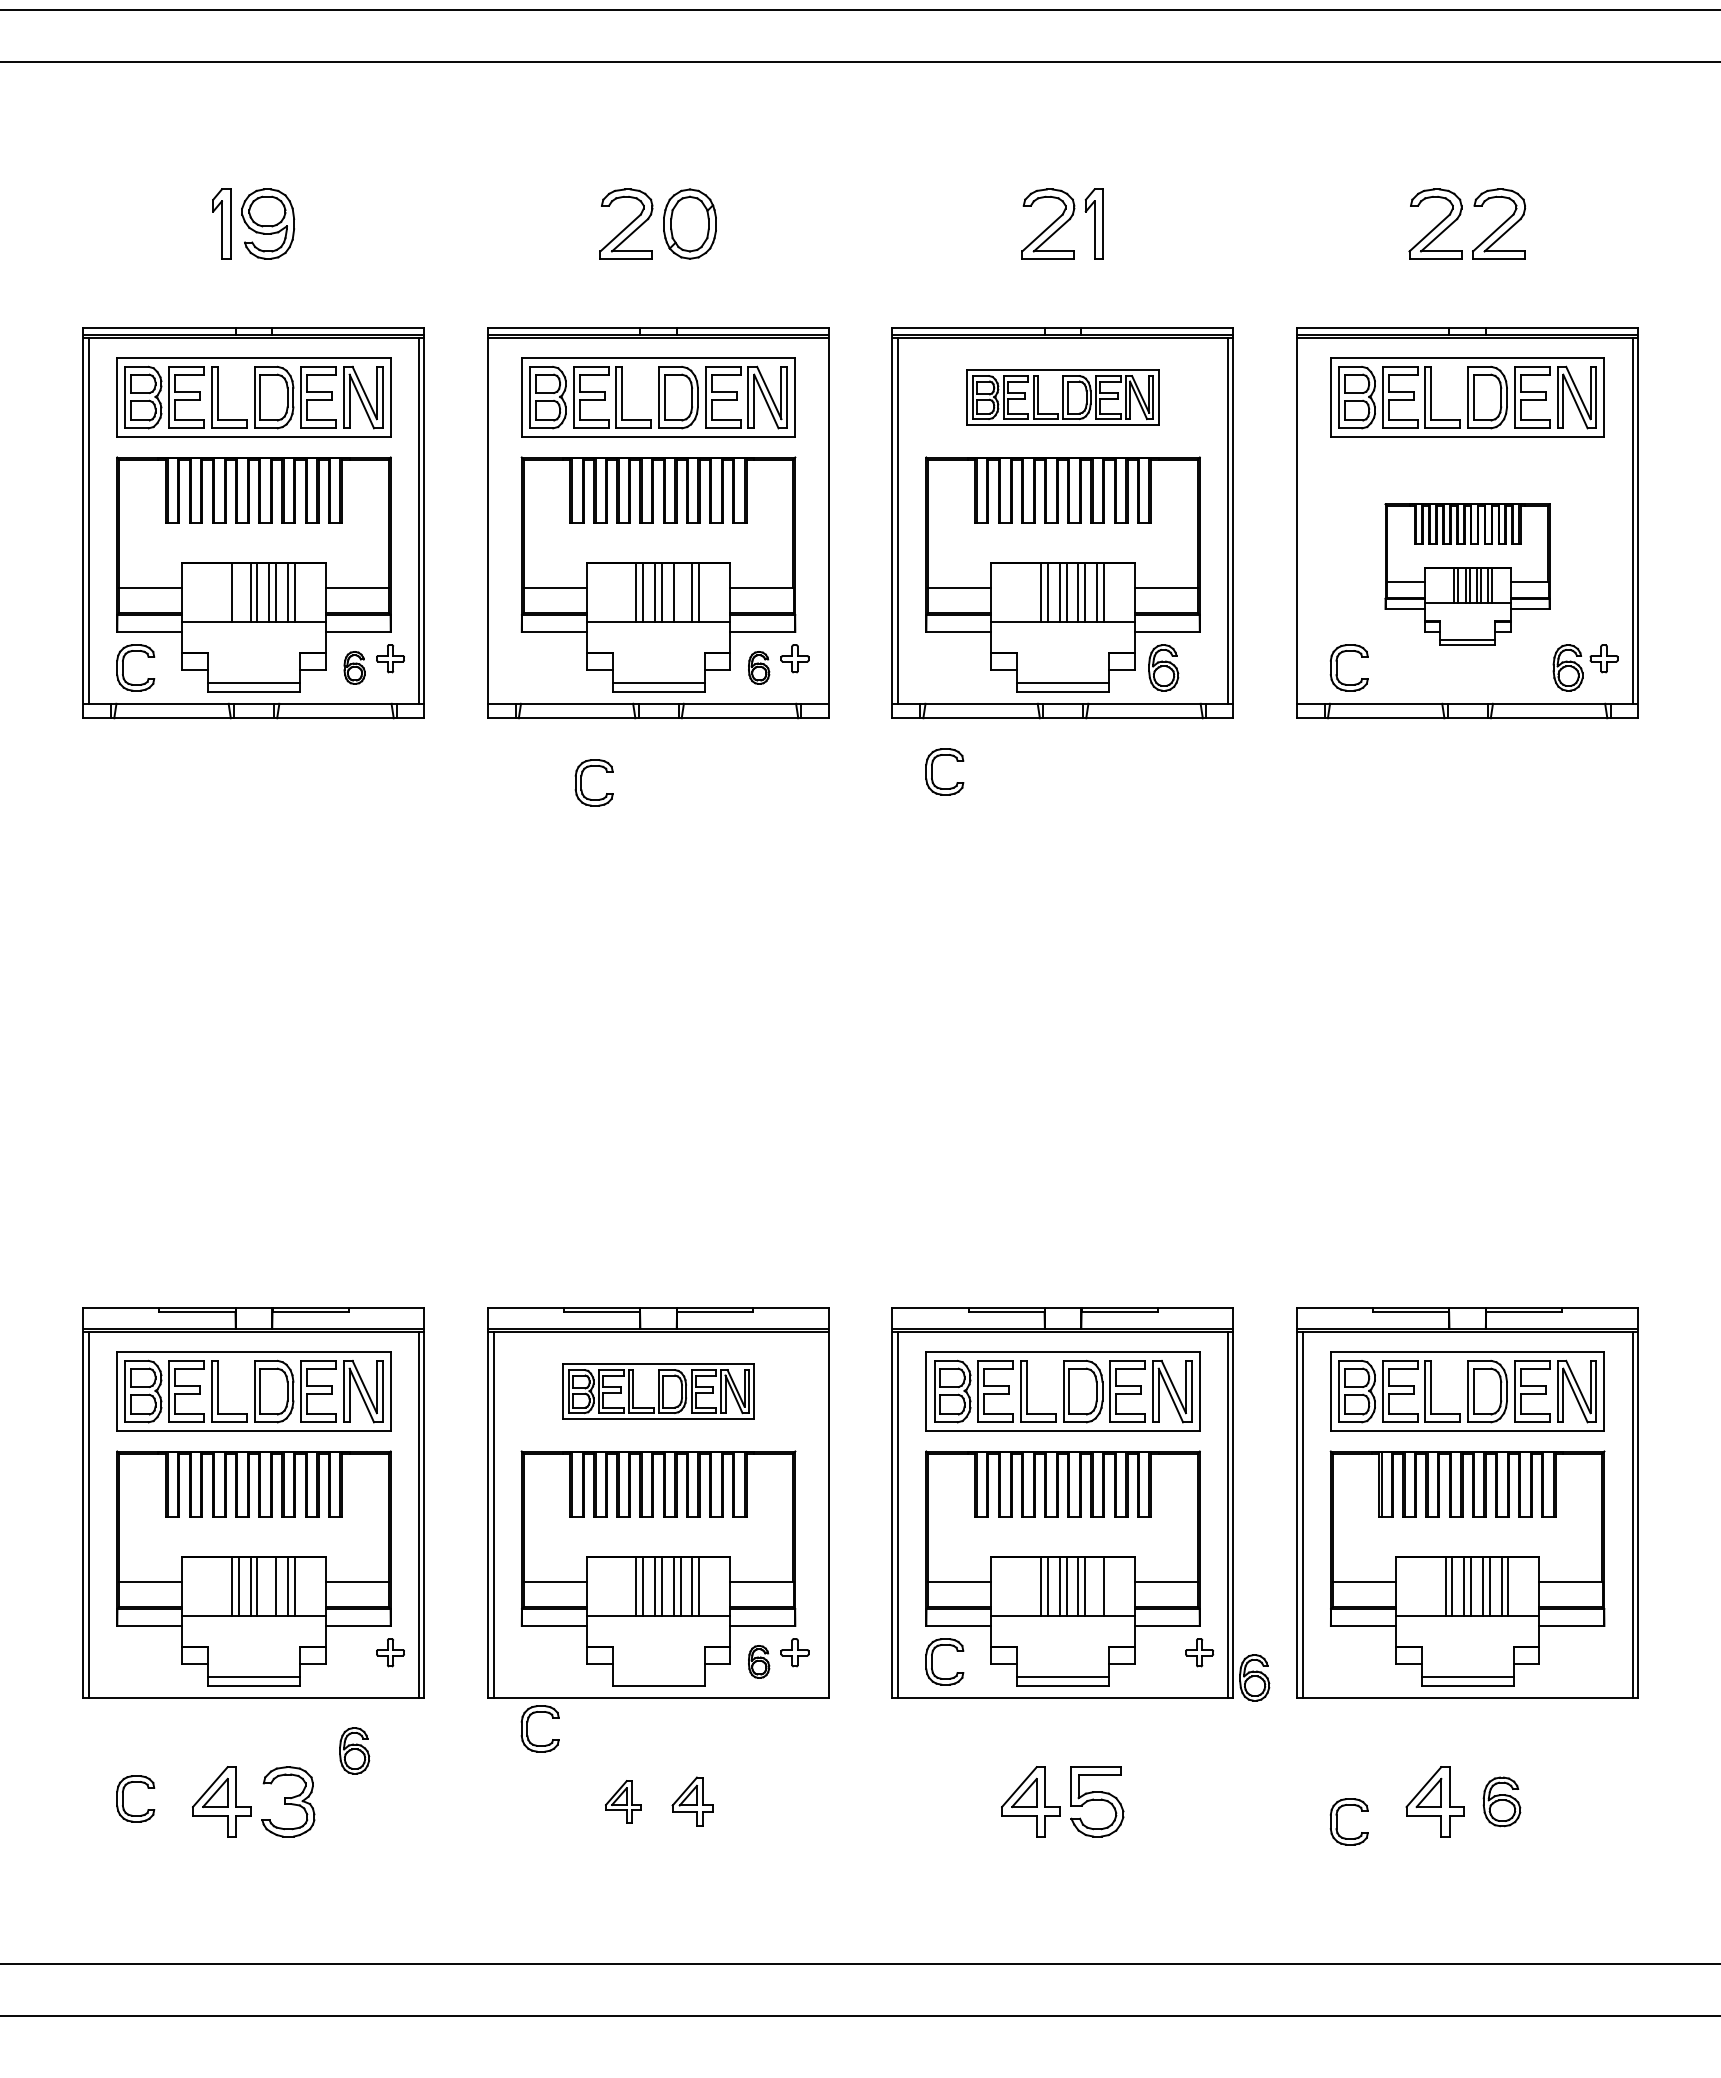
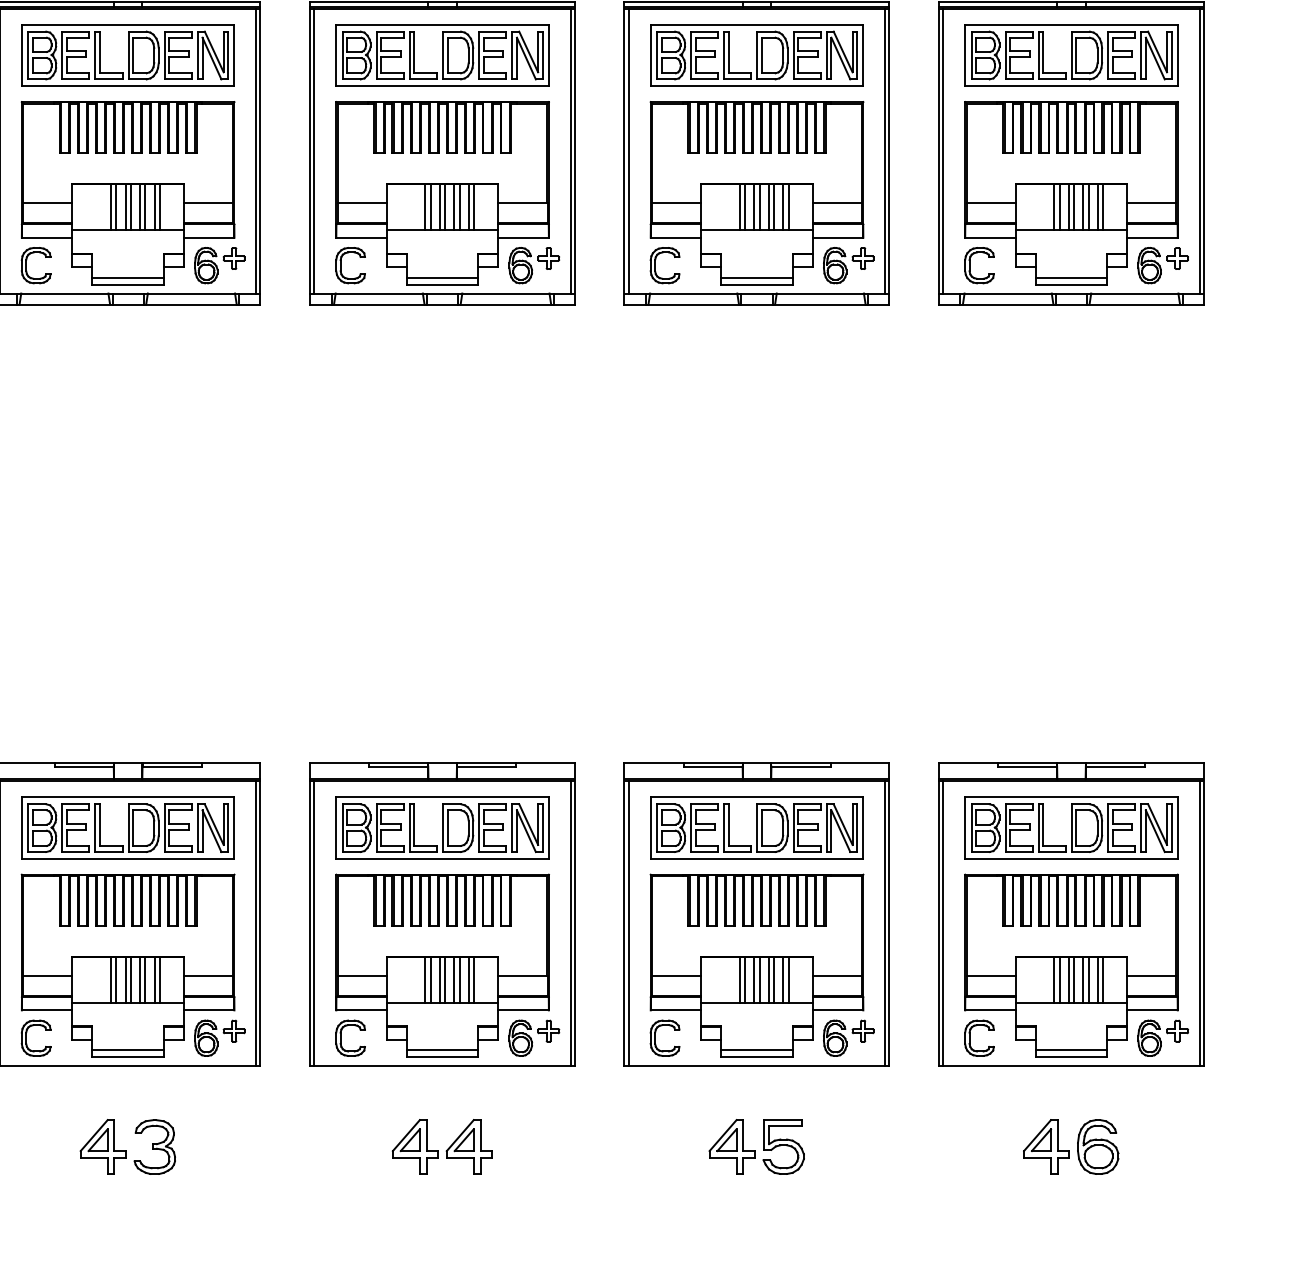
part: (1062, 397) -> (756, 55), size x1.43
line: (493, 520) -> (314, 151), added
line: (823, 520) -> (570, 151), added
line: (1302, 520) -> (943, 151), added
part: (1467, 574) -> (1071, 193), size x1.67
line: (238, 592) -> (116, 207), added
line: (680, 592) -> (459, 207), added
part: (1199, 658) -> (863, 258), added
part: (354, 667) -> (206, 265), size x1.43
part: (758, 667) -> (520, 265), size x1.43
part: (932, 771) -> (655, 265), moved
part: (581, 782) -> (340, 265), moved
part: (658, 1391) -> (442, 828), size x1.43
line: (823, 1514) -> (570, 923), added
line: (269, 1586) -> (140, 979), added
line: (1096, 1586) -> (783, 979), added
part: (758, 1661) -> (520, 1037), size x1.43
part: (1585, 1661) -> (1163, 1037), added
line: (658, 1677) -> (442, 1050), added
part: (1254, 1677) -> (835, 1037), moved
part: (527, 1728) -> (340, 1037), moved
part: (354, 1750) -> (206, 1037), moved
part: (123, 1798) -> (26, 1037), moved
part: (622, 1801) -> (414, 1146), size x1.67
part: (692, 1801) -> (468, 1146), size x1.43
part: (1501, 1801) -> (1097, 1146), size x1.43
part: (1337, 1821) -> (970, 1037), moved

